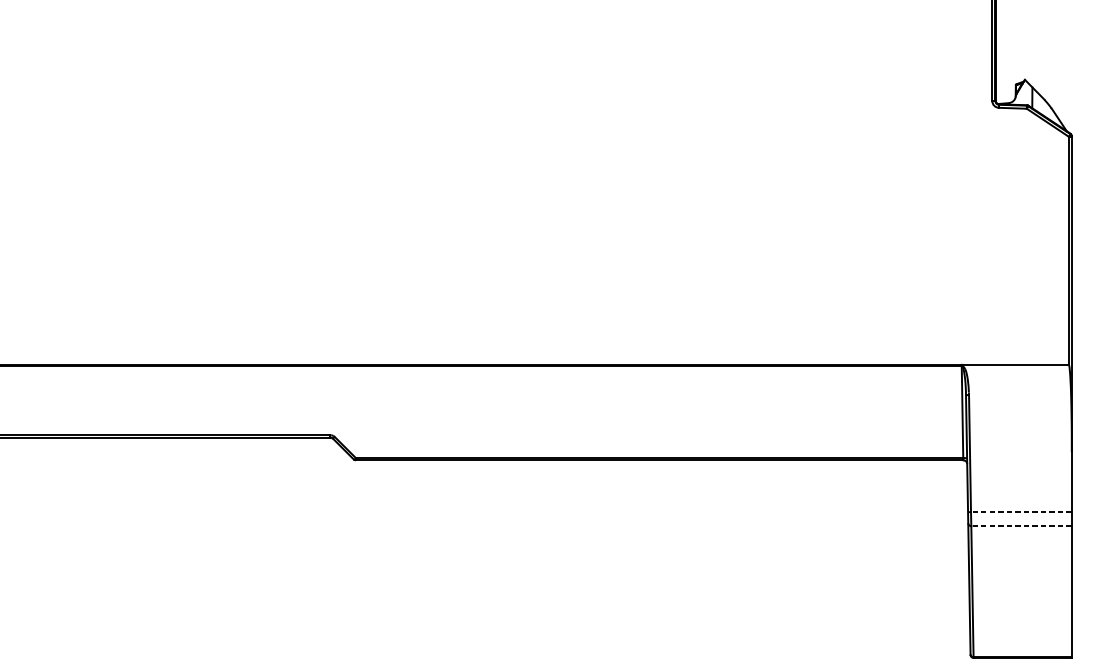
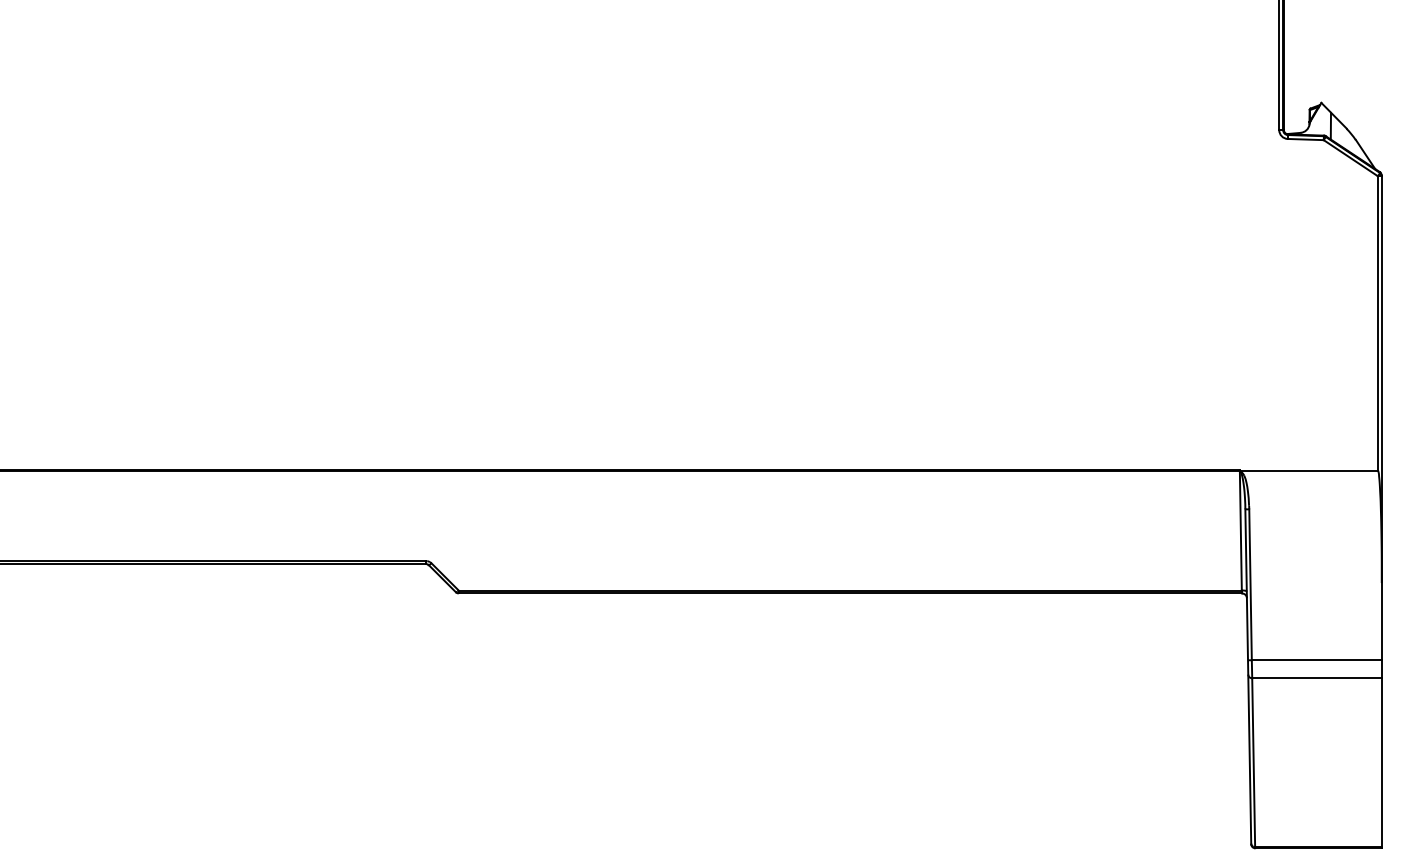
line: (1021, 512) -> (1316, 660), dashed -> solid
line: (1021, 526) -> (1316, 678), dashed -> solid

